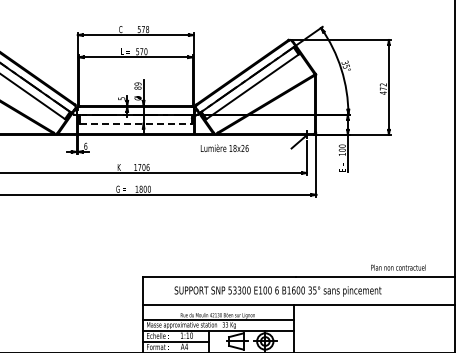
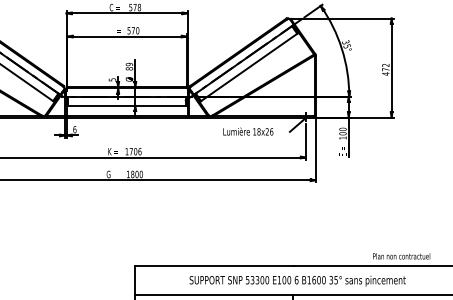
line: (136, 123) -> (127, 105), dashed -> solid
text: (224, 148) -> (248, 131), moved
text: (277, 291) -> (297, 281), moved

